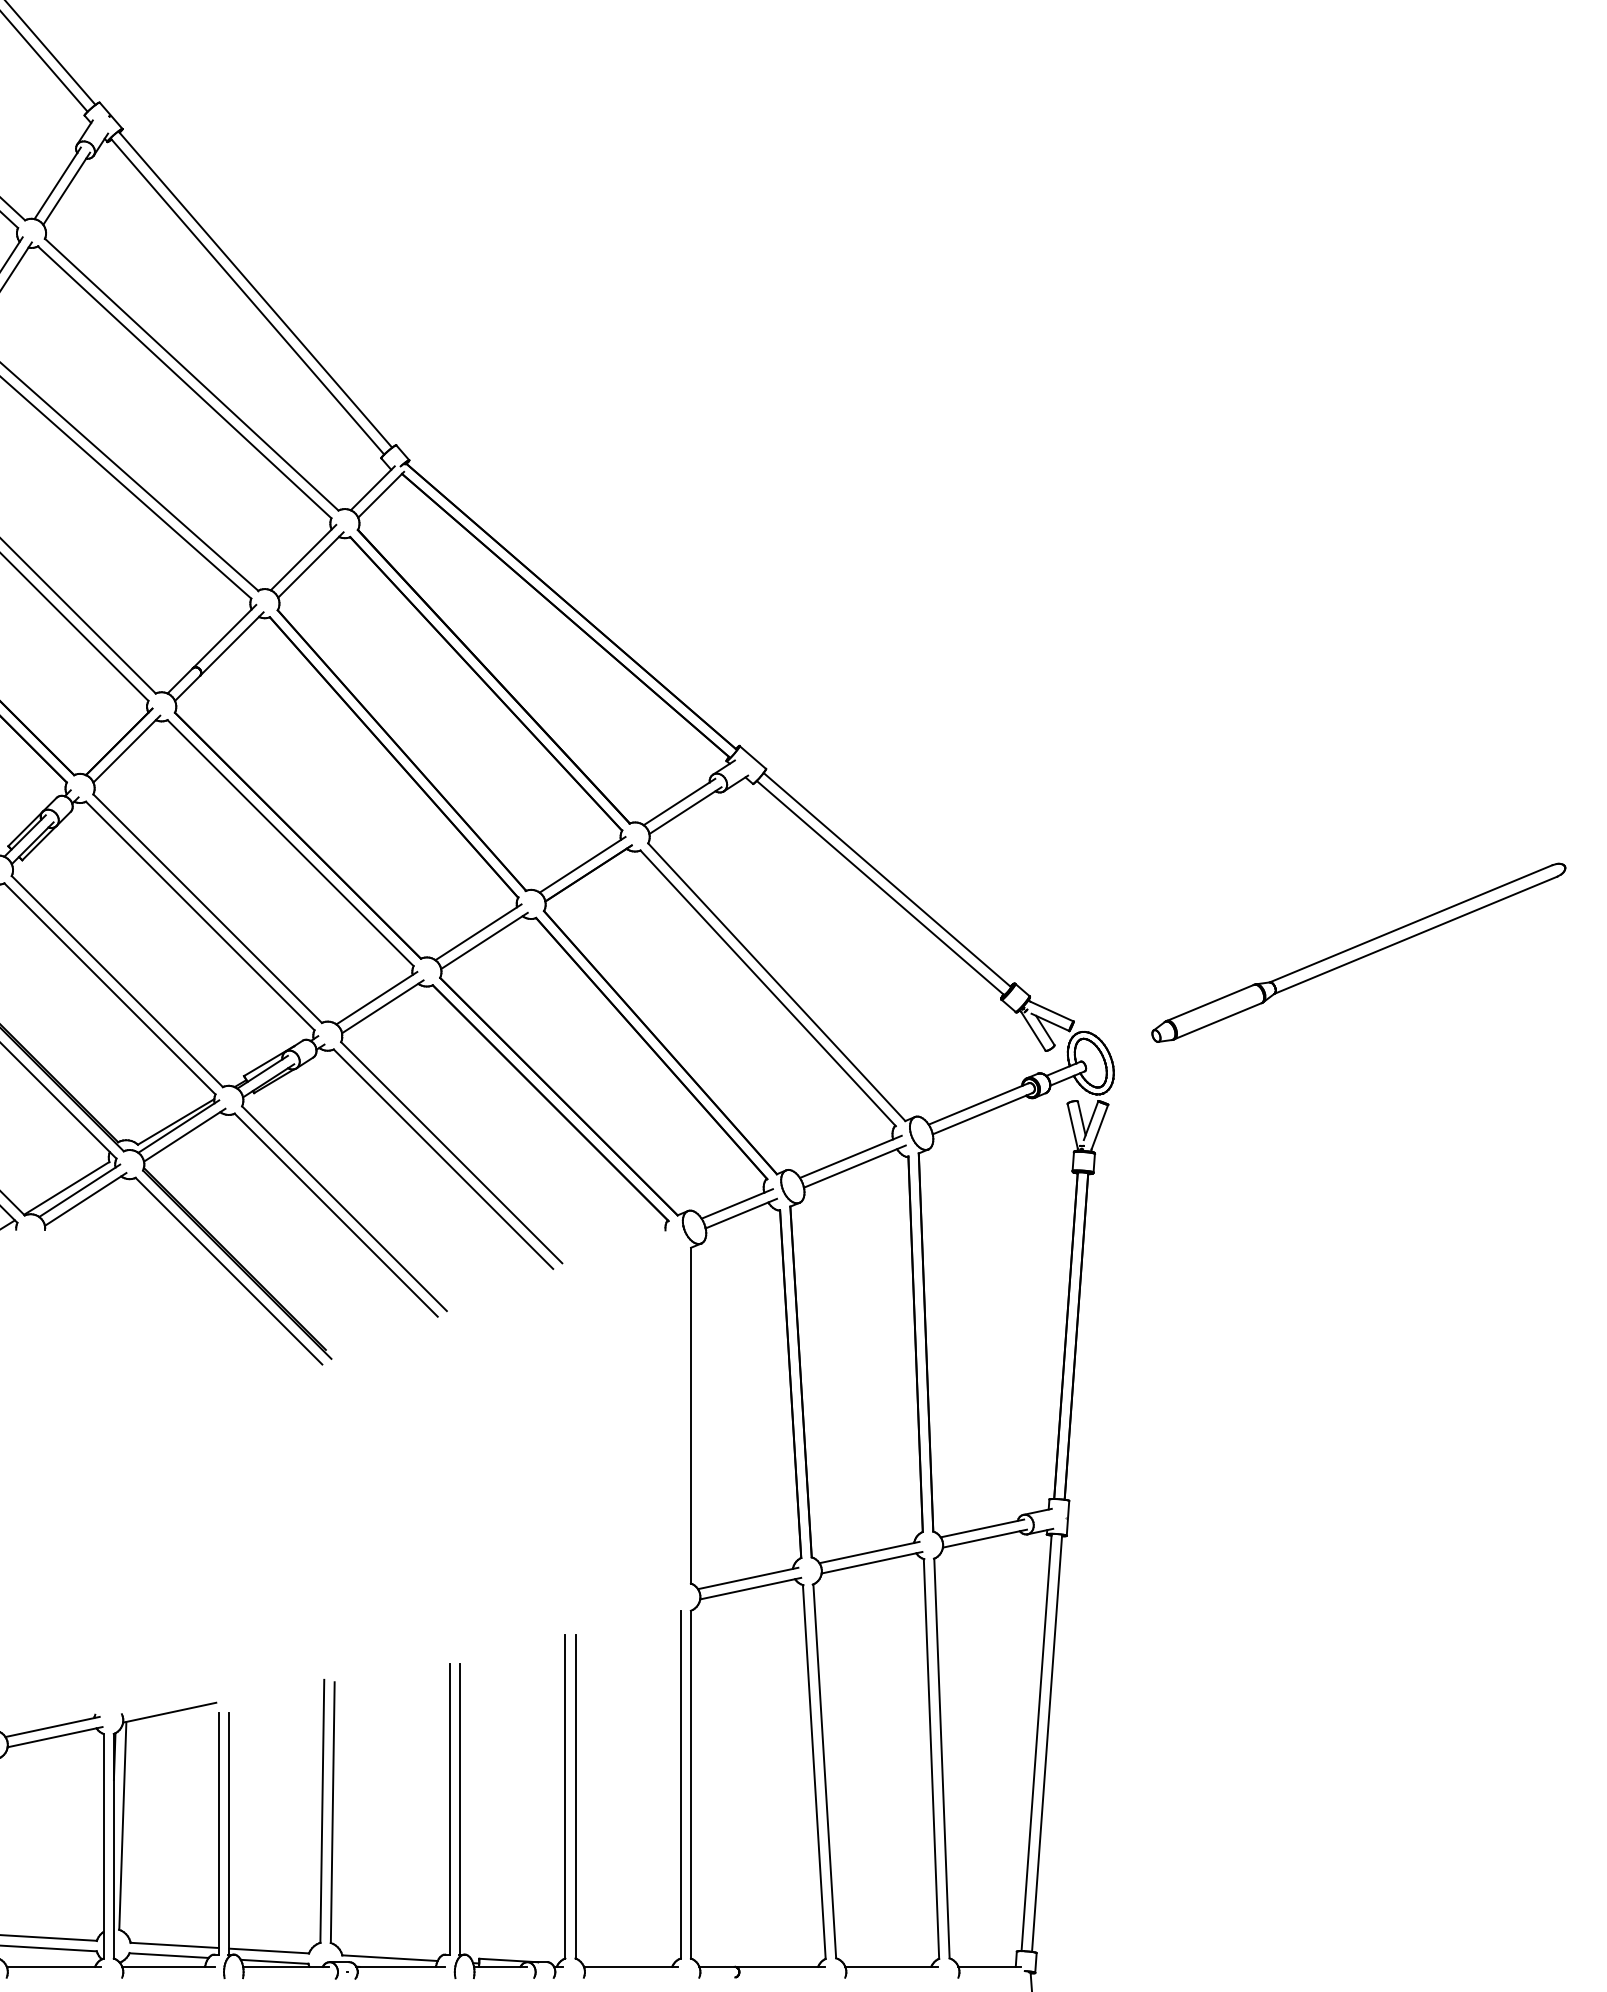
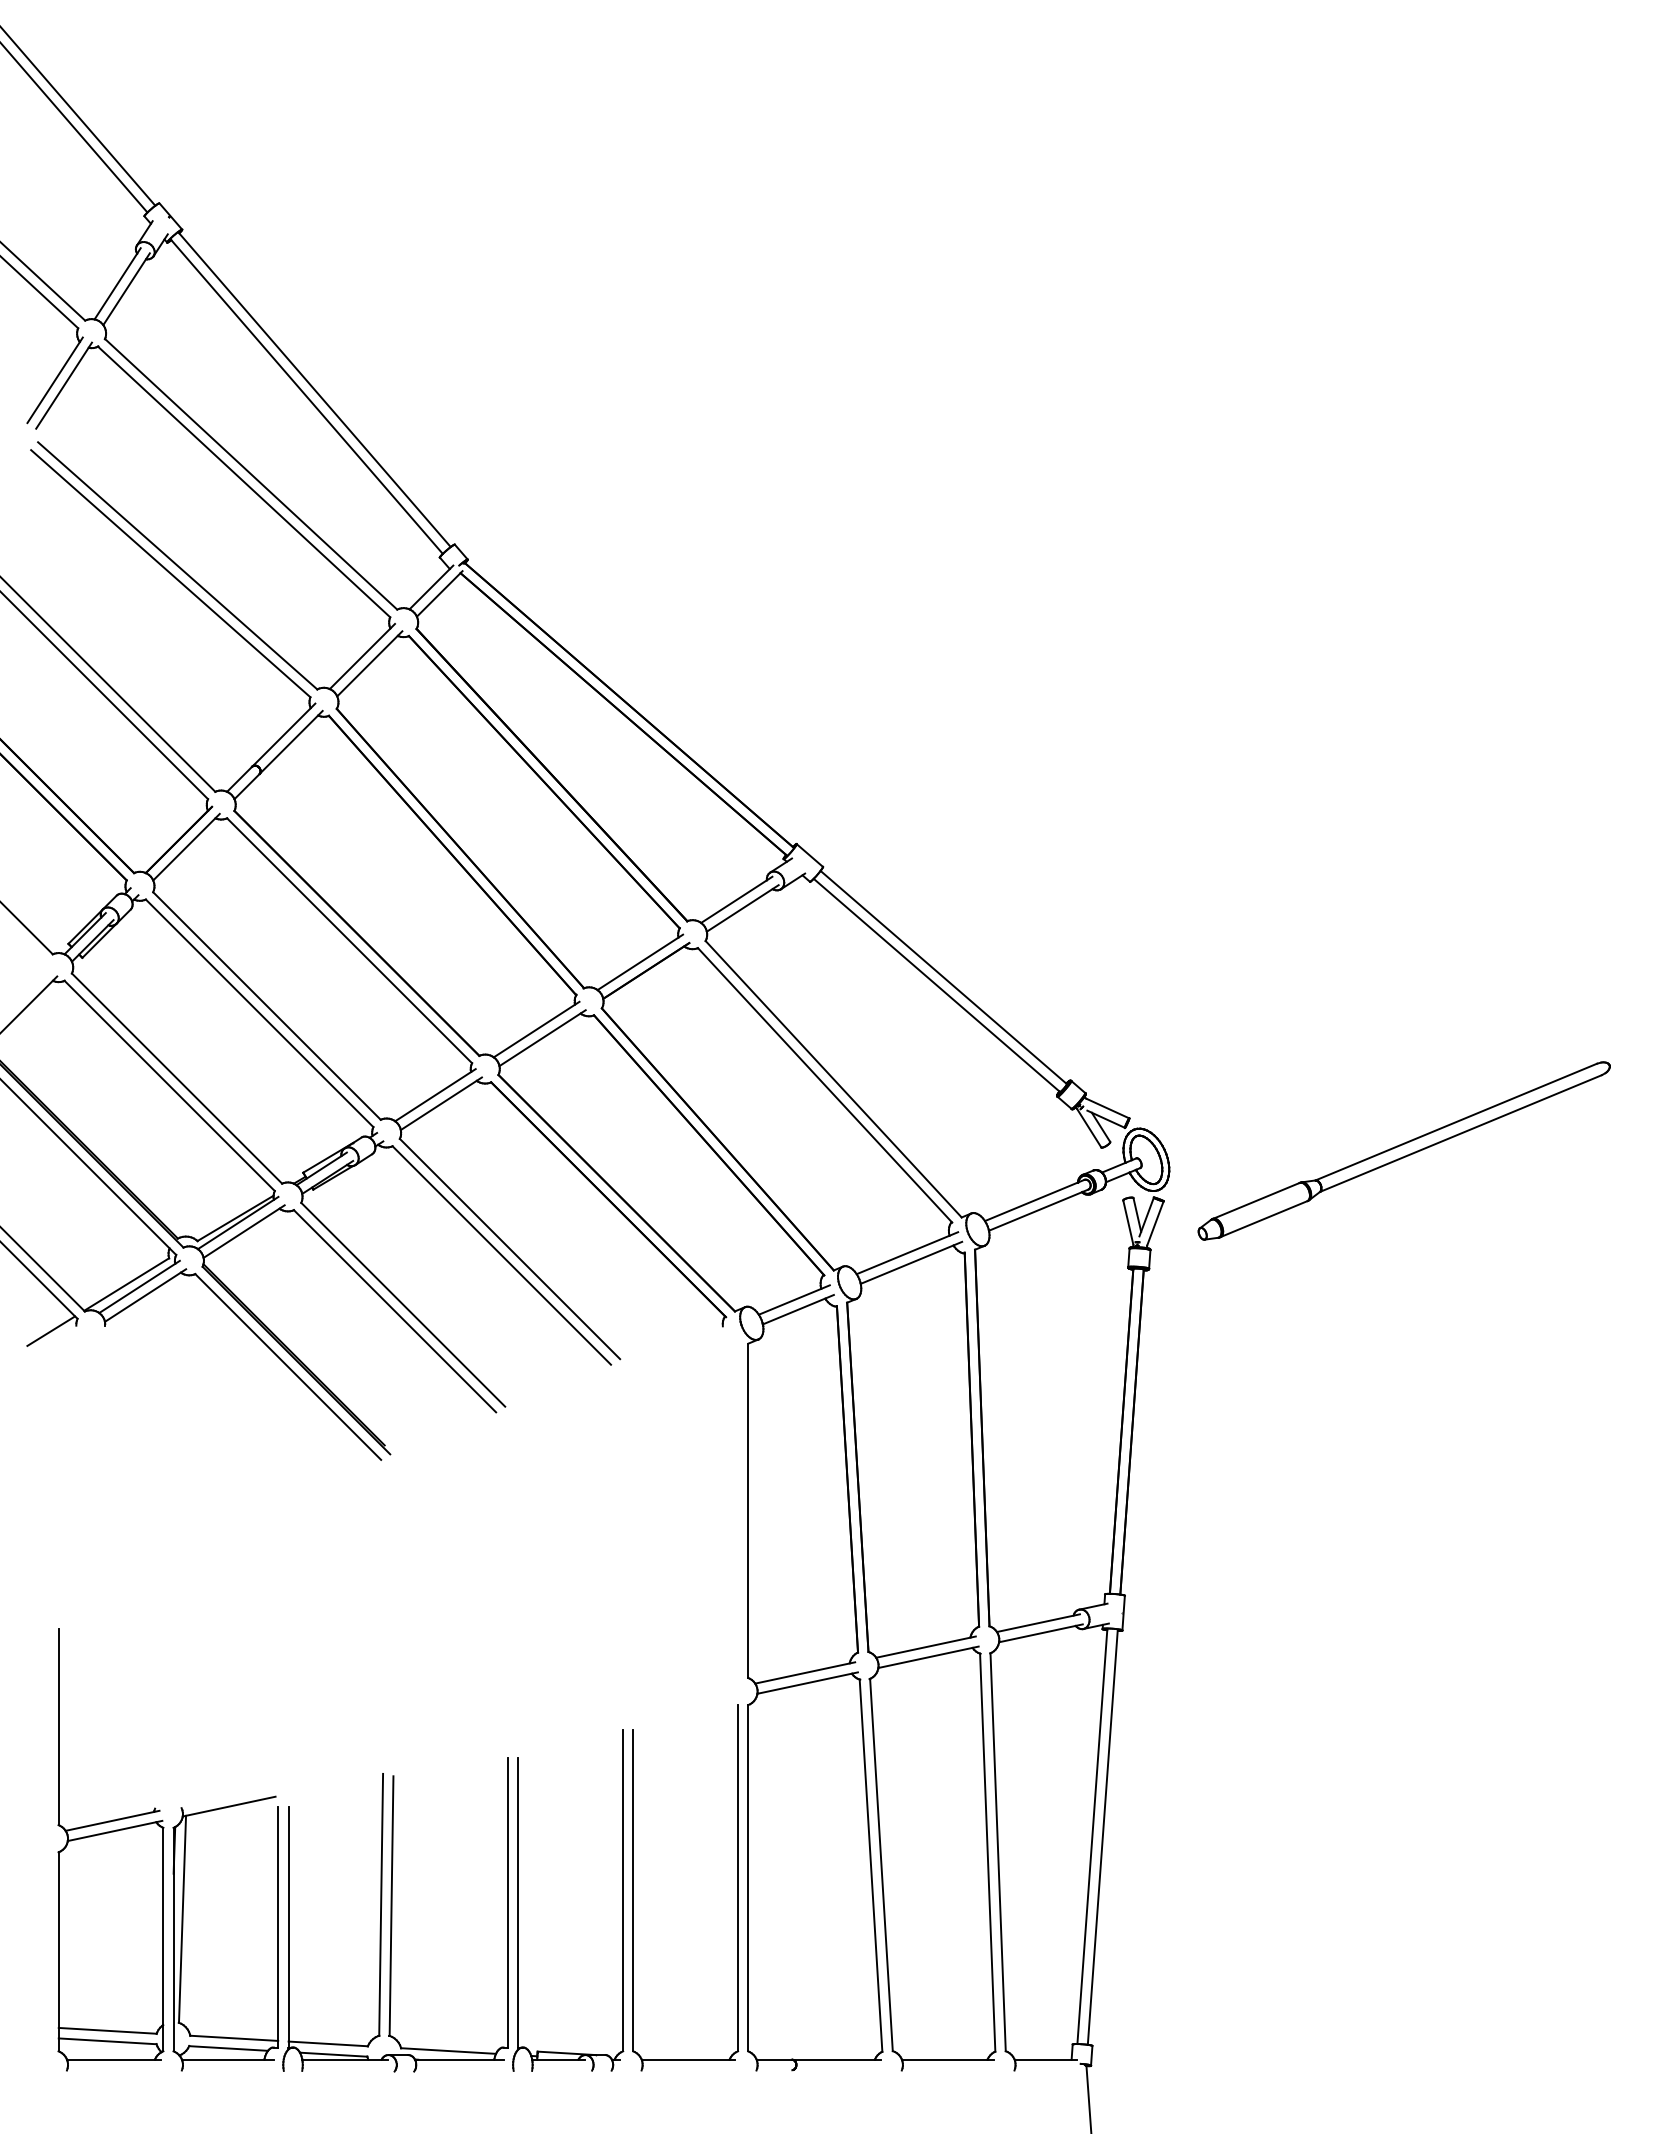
part: (1358, 952) -> (1403, 1150), moved

